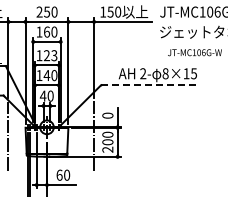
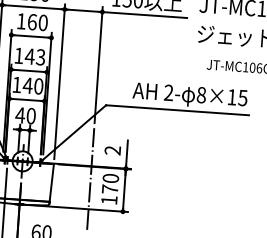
text: (46, 55) -> (29, 56), 123 -> 143
line: (150, 85) -> (178, 110), dashed -> solid
text: (107, 115) -> (112, 150), 0 -> 2
text: (107, 145) -> (109, 194), 200 -> 170

